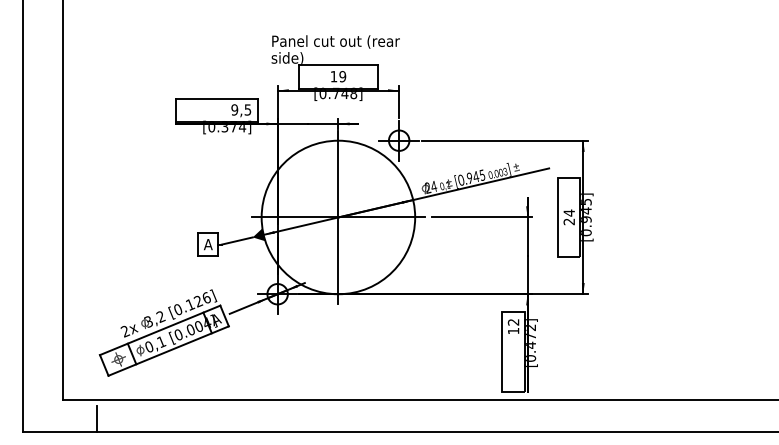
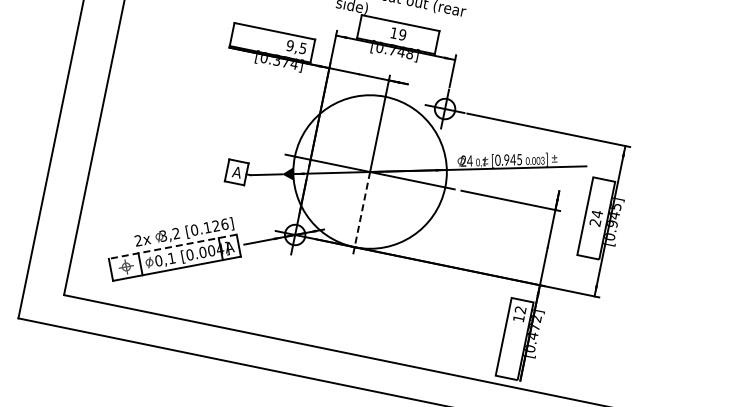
line: (338, 261) -> (361, 215), solid -> dashed
line: (159, 330) -> (172, 246), solid -> dashed
line: (96, 418) -> (92, 320), removed

